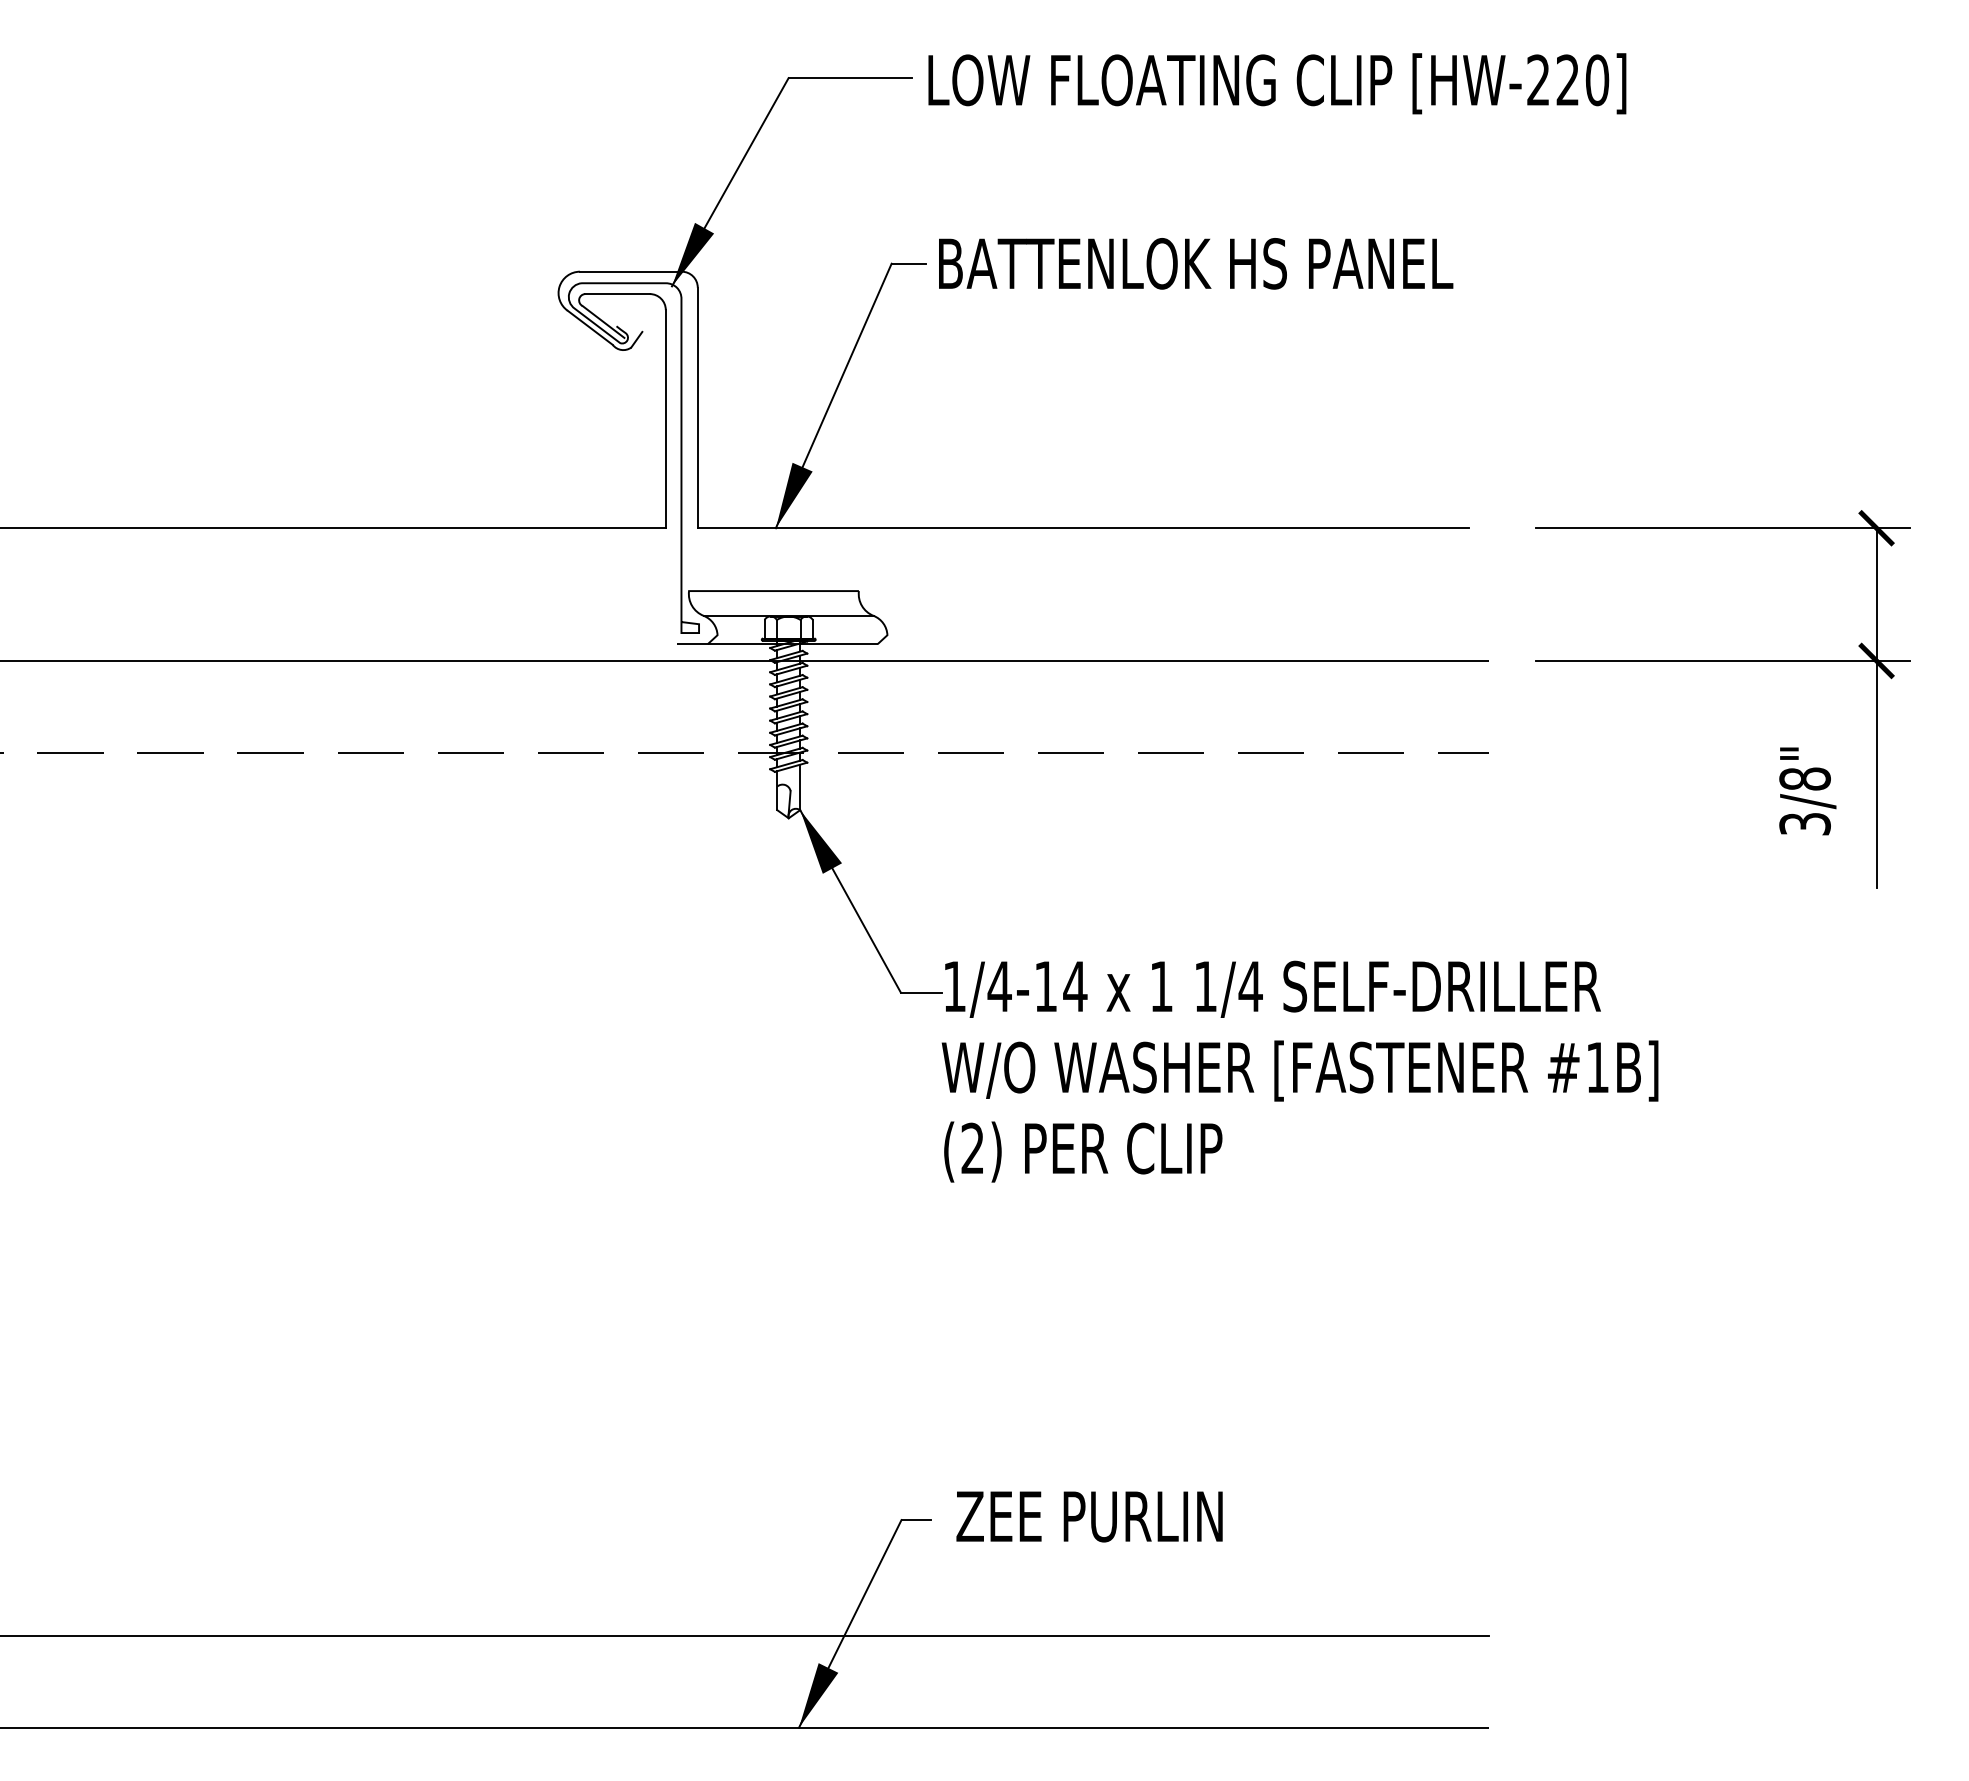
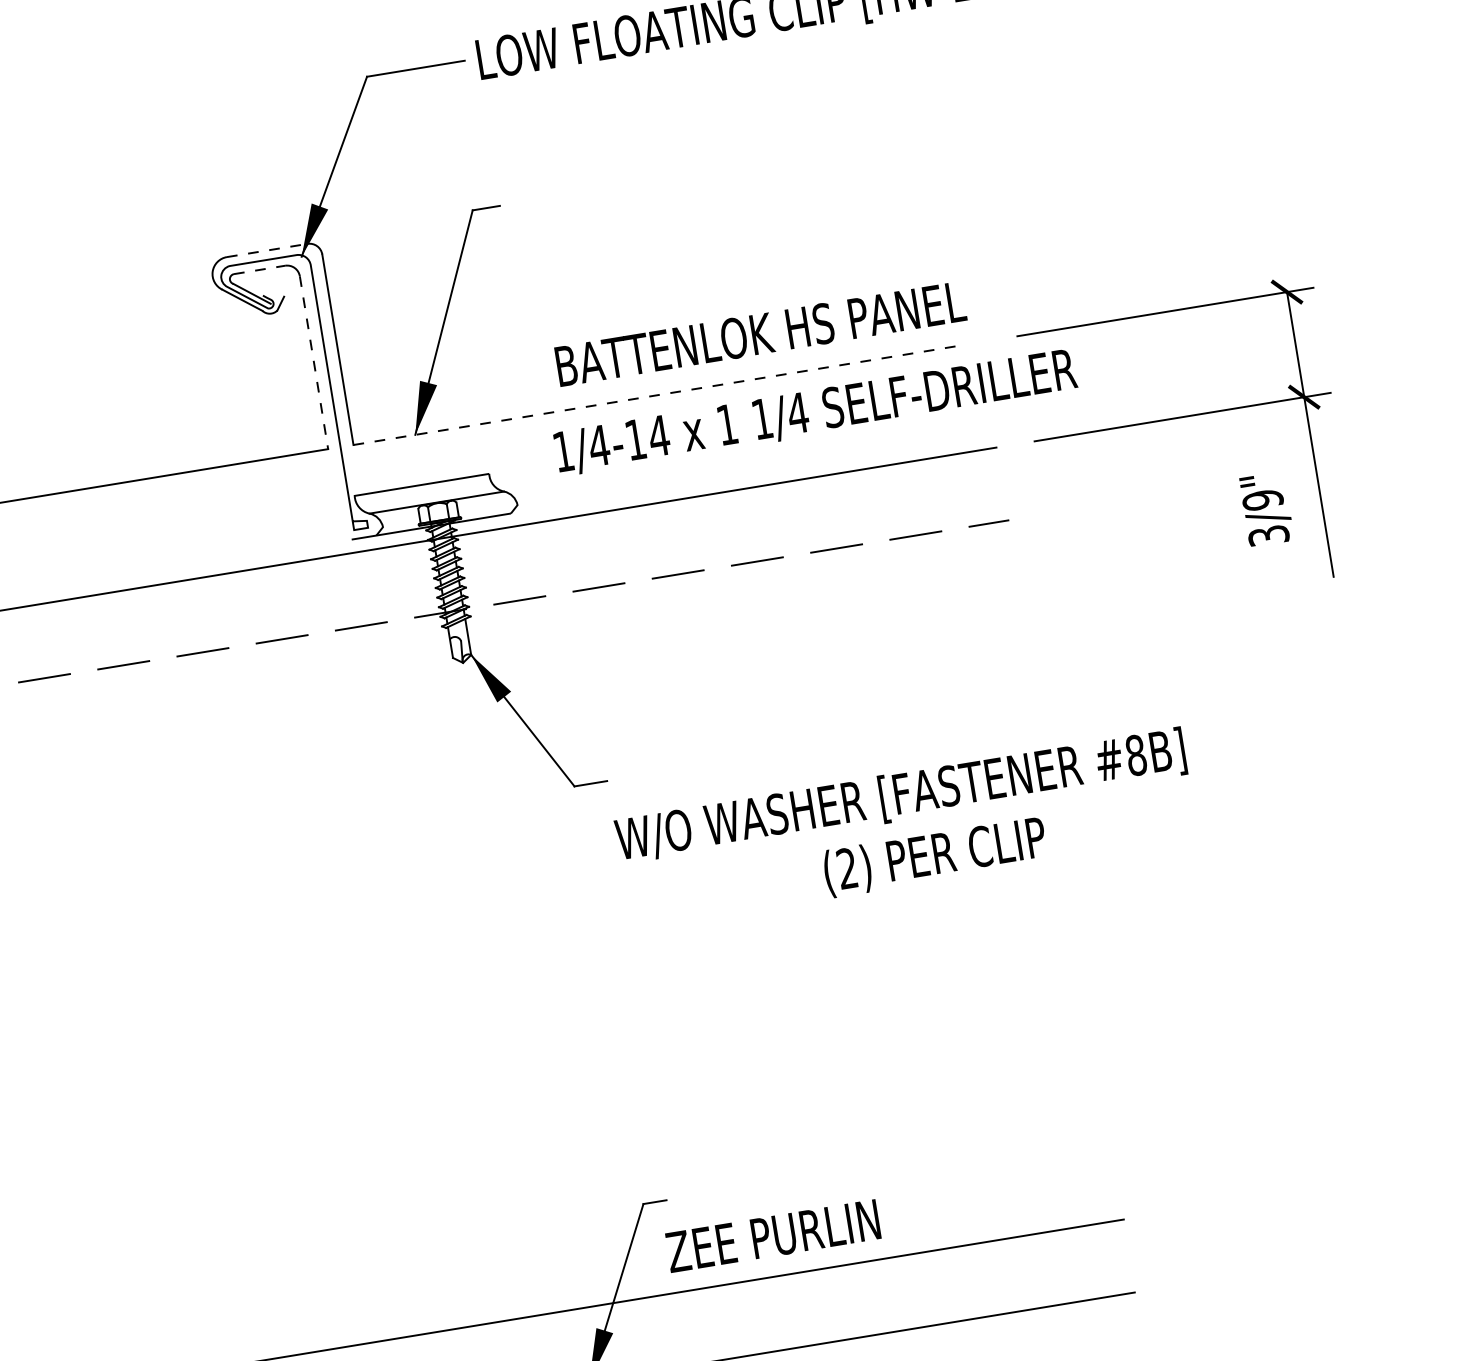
text: (1196, 263) -> (761, 333), moved
line: (630, 271) -> (266, 250), solid -> dashed
line: (618, 294) -> (260, 270), solid -> dashed
line: (665, 419) -> (313, 363), solid -> dashed
line: (1083, 528) -> (658, 395), solid -> dashed
text: (1804, 778) -> (1262, 499), 3/8" -> 3/9"
text: (1272, 988) -> (815, 411), moved
text: (1597, 1067) -> (1135, 755), #1B] -> #8B]
text: (1083, 1151) -> (935, 856), moved
text: (1089, 1516) -> (773, 1236), moved

